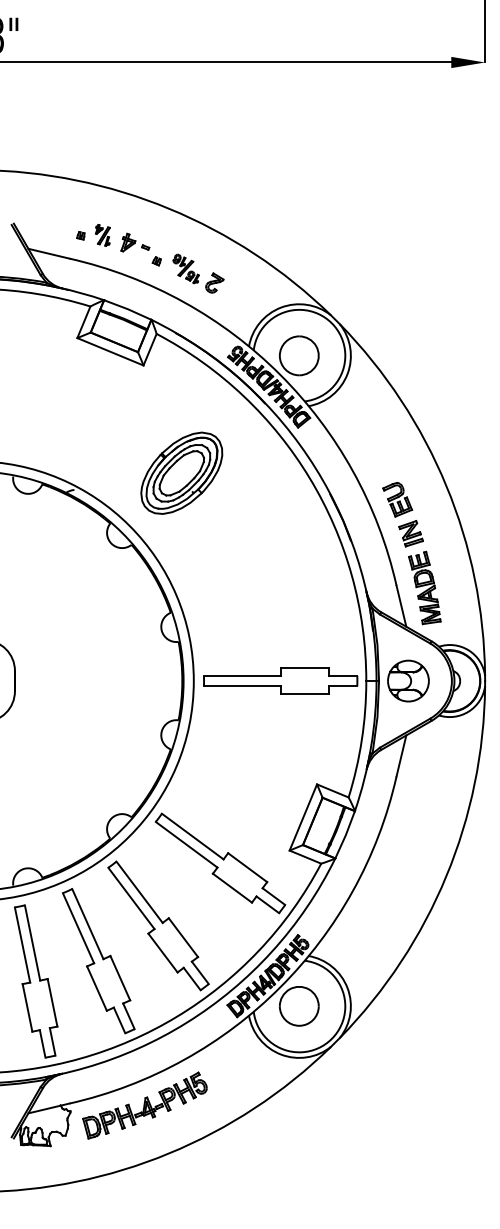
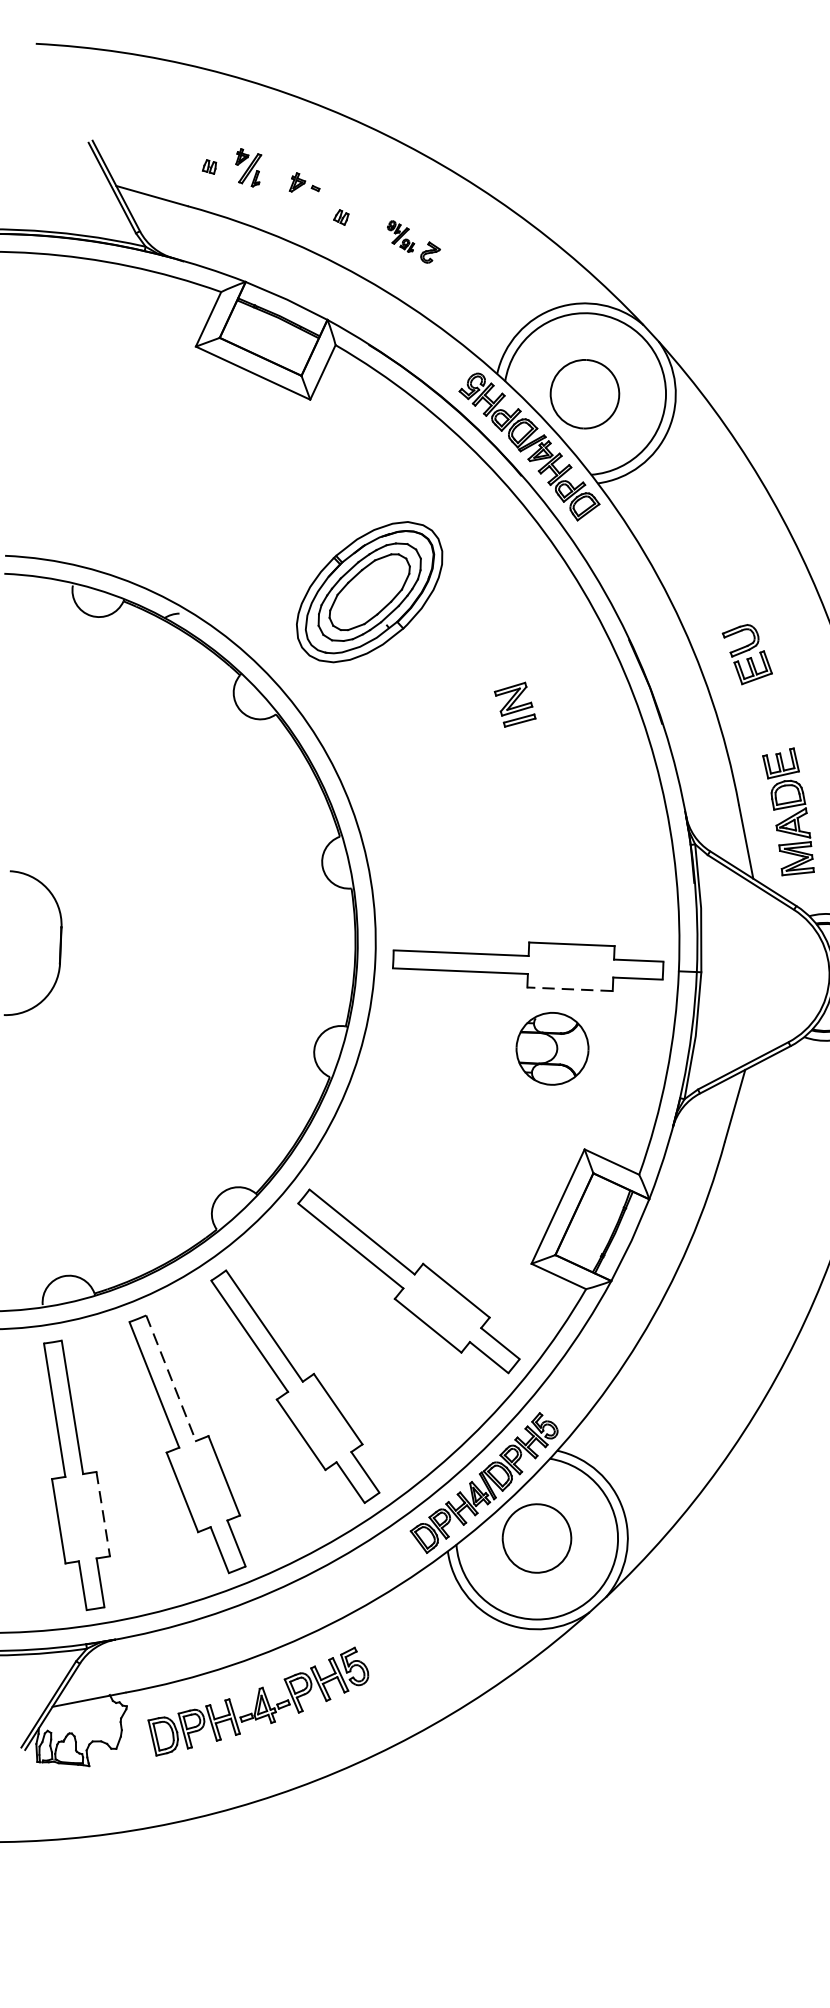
part: (135, 242) -> (305, 182), size x0.6
part: (198, 273) -> (413, 241), size x0.6
part: (410, 533) -> (514, 704), moved
part: (408, 680) -> (552, 1047), moved
line: (304, 693) -> (569, 988), solid -> dashed
line: (88, 924) -> (172, 1379), solid -> dashed
line: (52, 1003) -> (103, 1515), solid -> dashed

